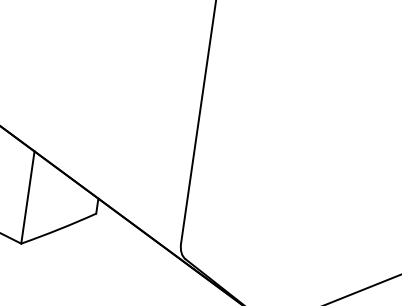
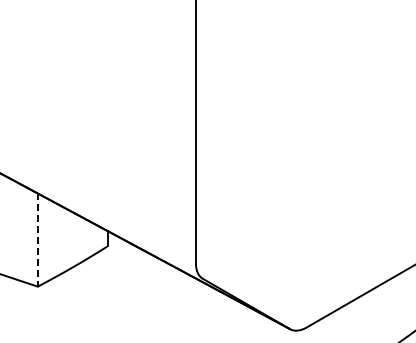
line: (27, 197) -> (37, 240), solid -> dashed

